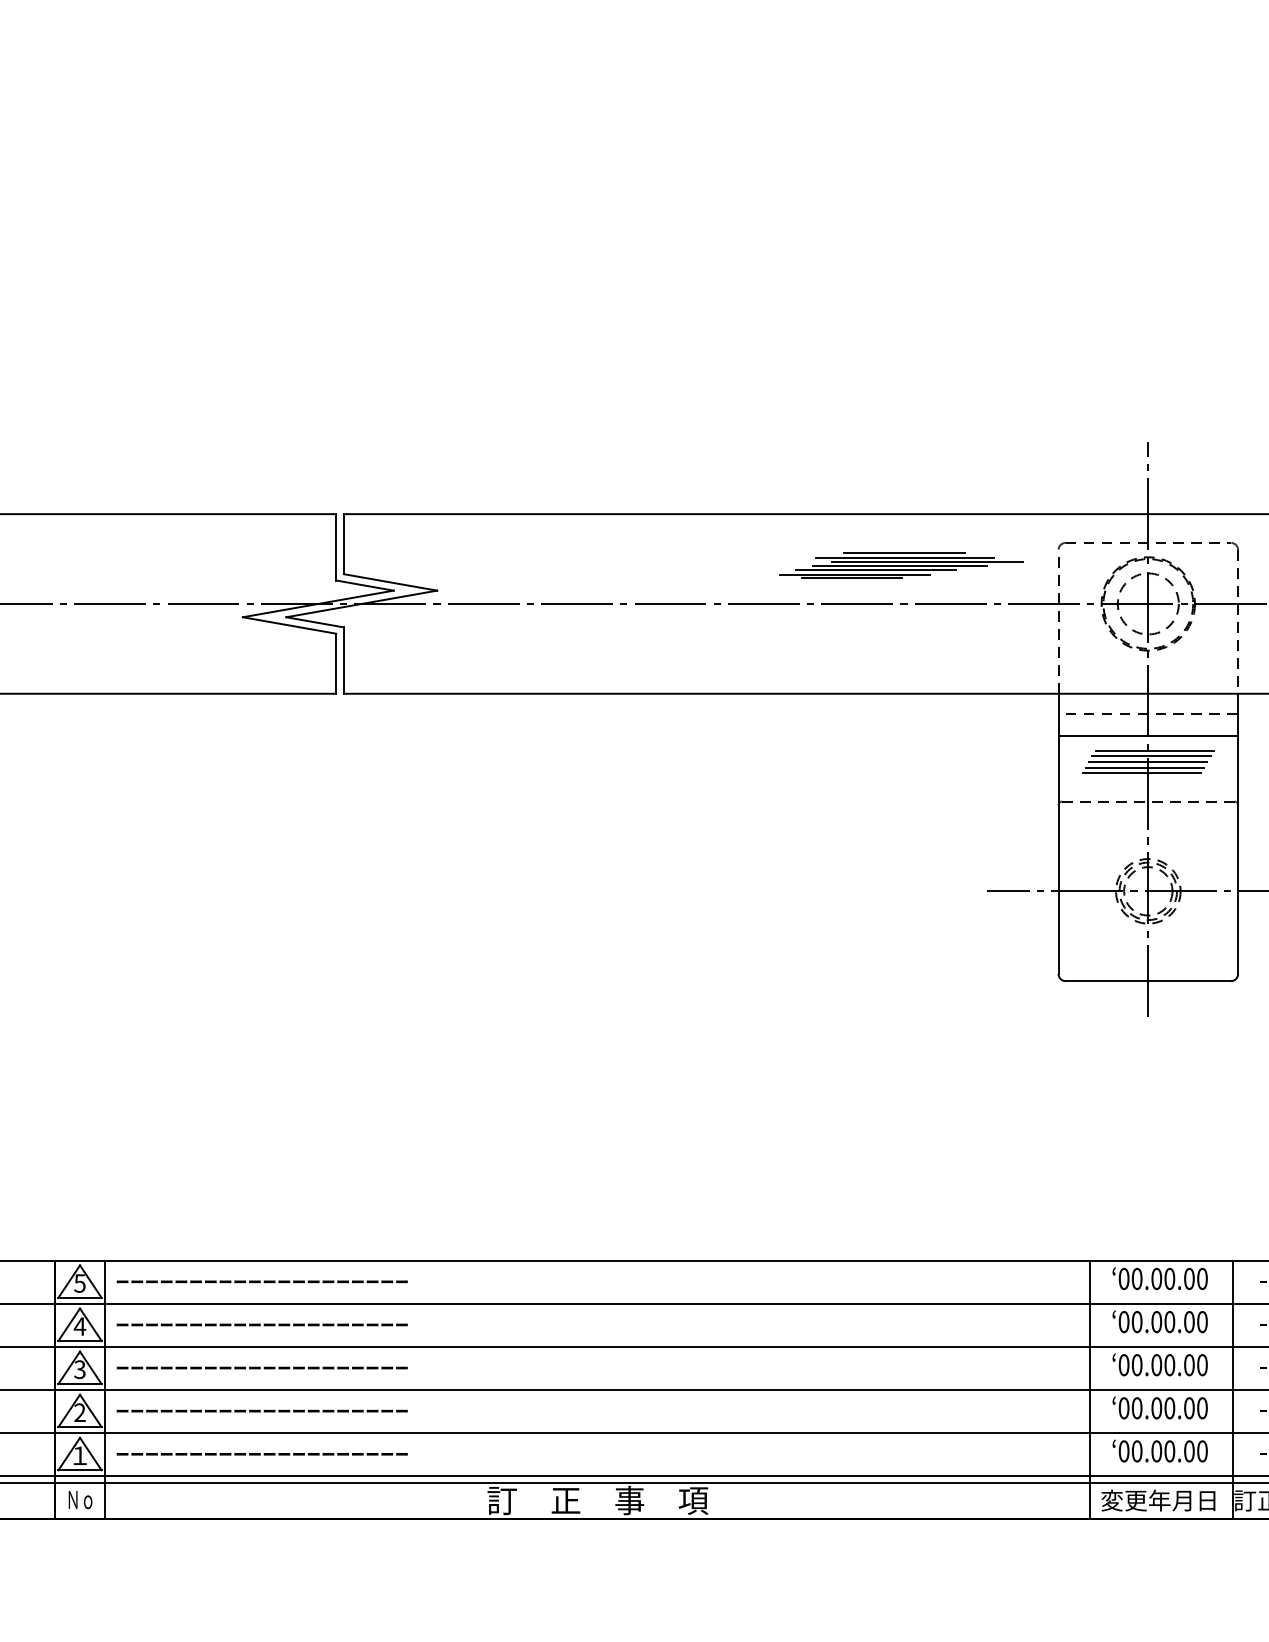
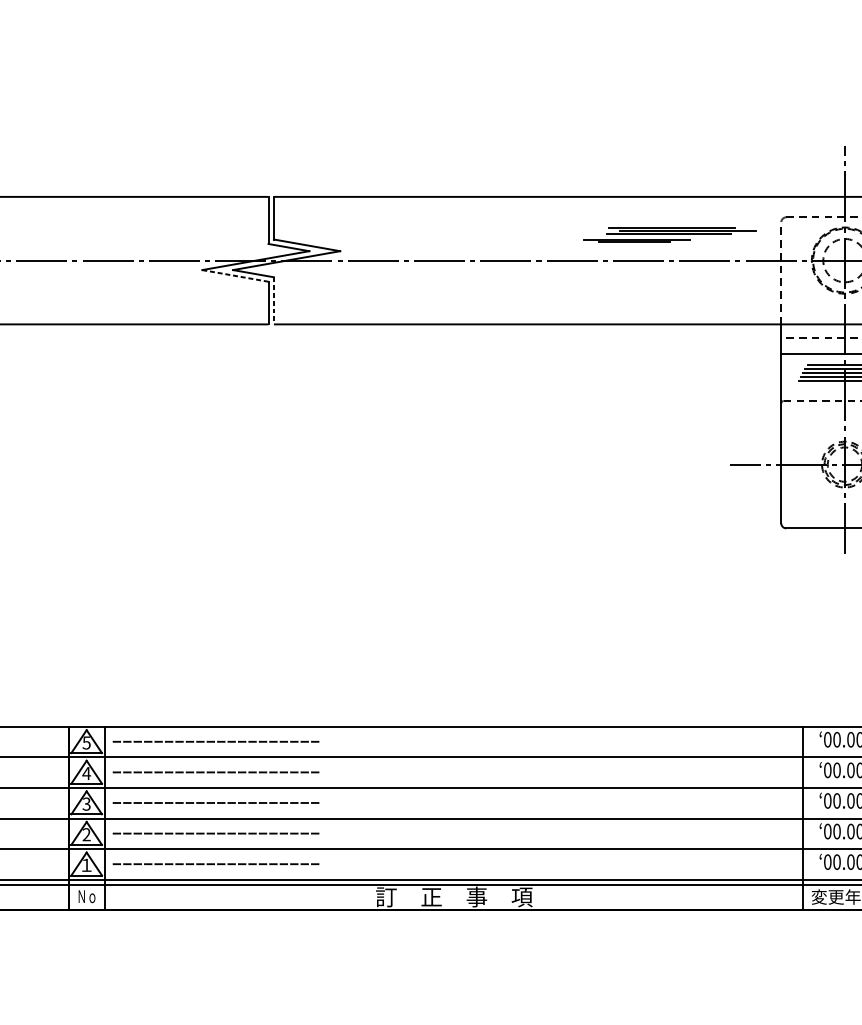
line: (904, 553) -> (671, 224), removed
line: (875, 570) -> (651, 236), removed
line: (290, 625) -> (236, 275), solid -> dashed
line: (343, 661) -> (273, 301), solid -> dashed

